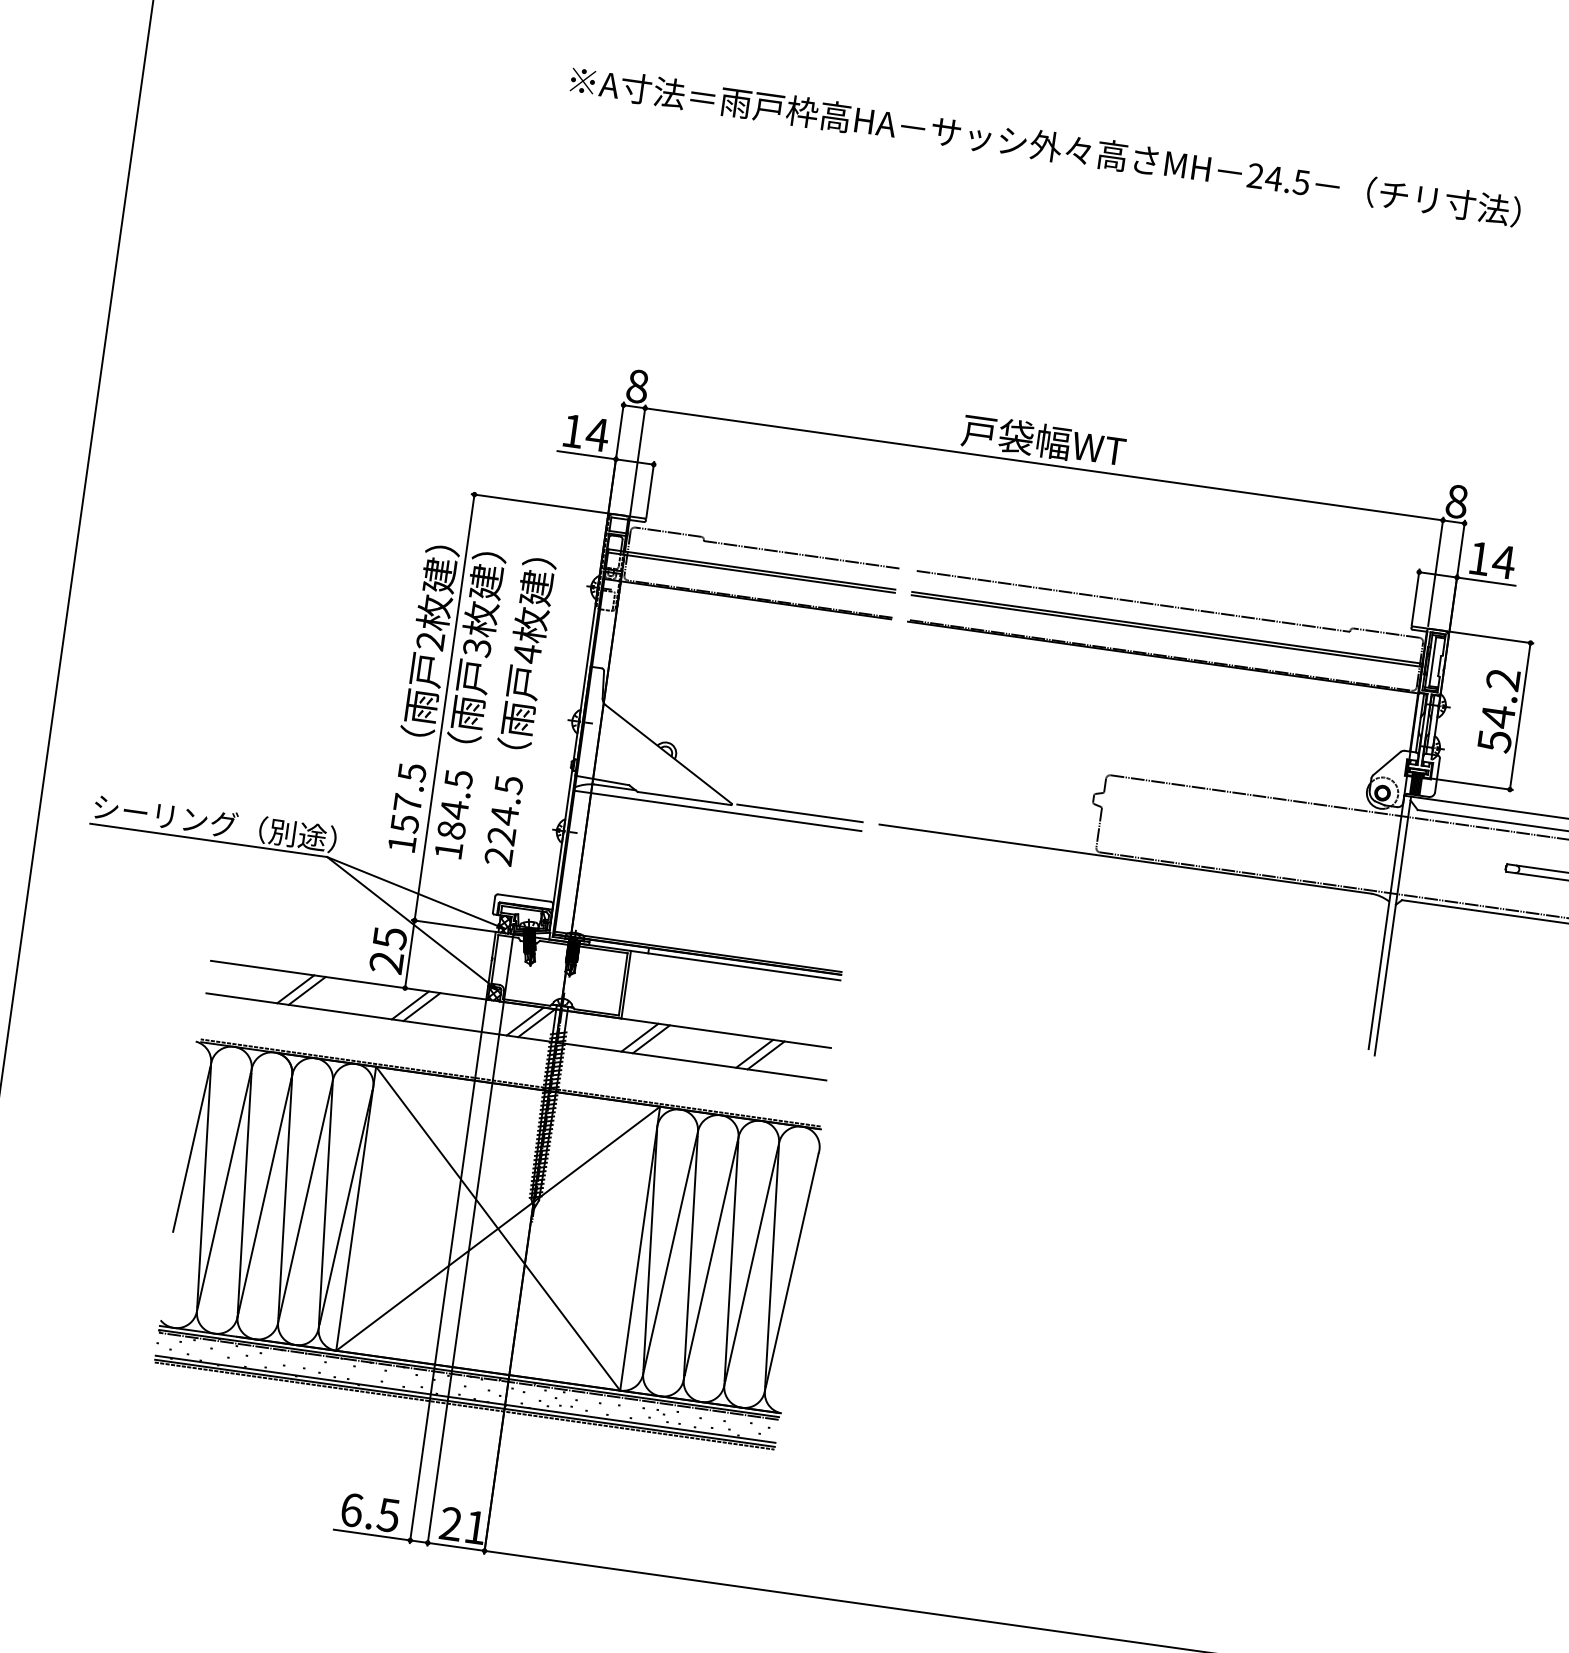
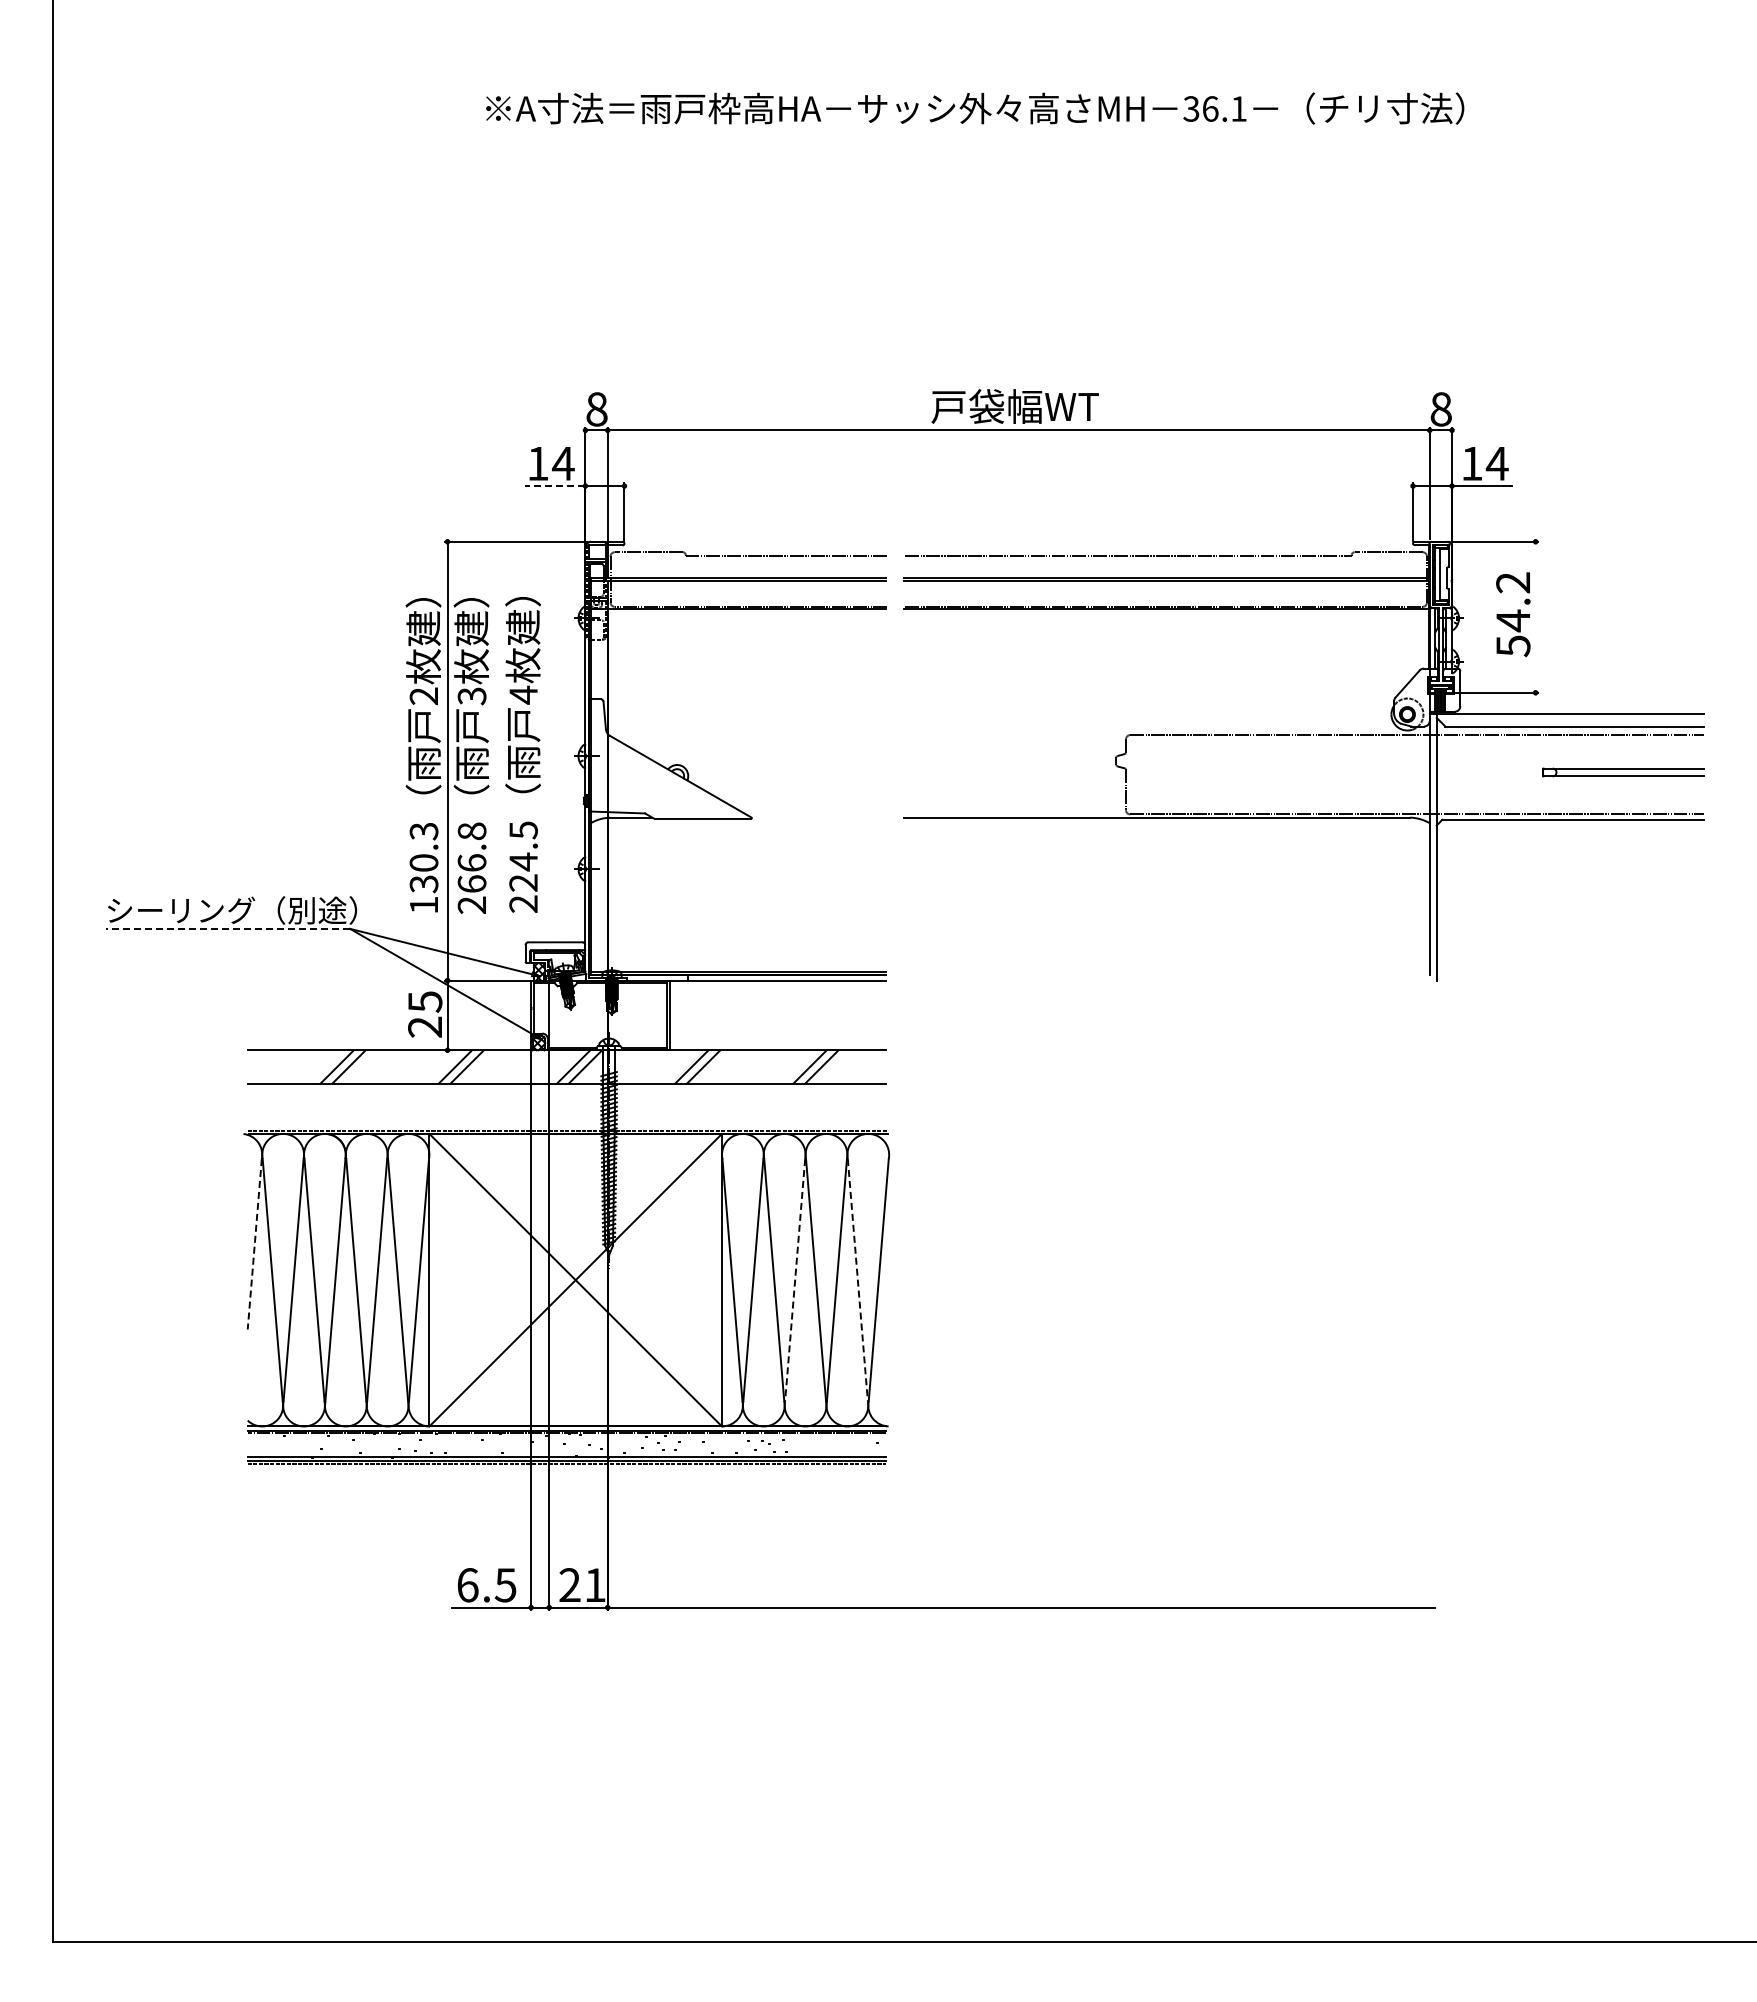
text: (1277, 178) -> (1214, 108), 24.5 -> 36.1
line: (585, 455) -> (554, 486), solid -> dashed
line: (1520, 715) -> (1535, 616), removed
text: (408, 797) -> (423, 857), 157.5 -> 130.3
line: (718, 810) -> (738, 826), removed
line: (799, 813) -> (821, 817), removed
text: (453, 814) -> (471, 867), 184.5 -> 266.8
line: (208, 839) -> (227, 928), solid -> dashed
line: (191, 1150) -> (254, 1244), solid -> dashed
line: (711, 1259) -> (795, 1280), solid -> dashed
line: (771, 1267) -> (857, 1280), solid -> dashed

